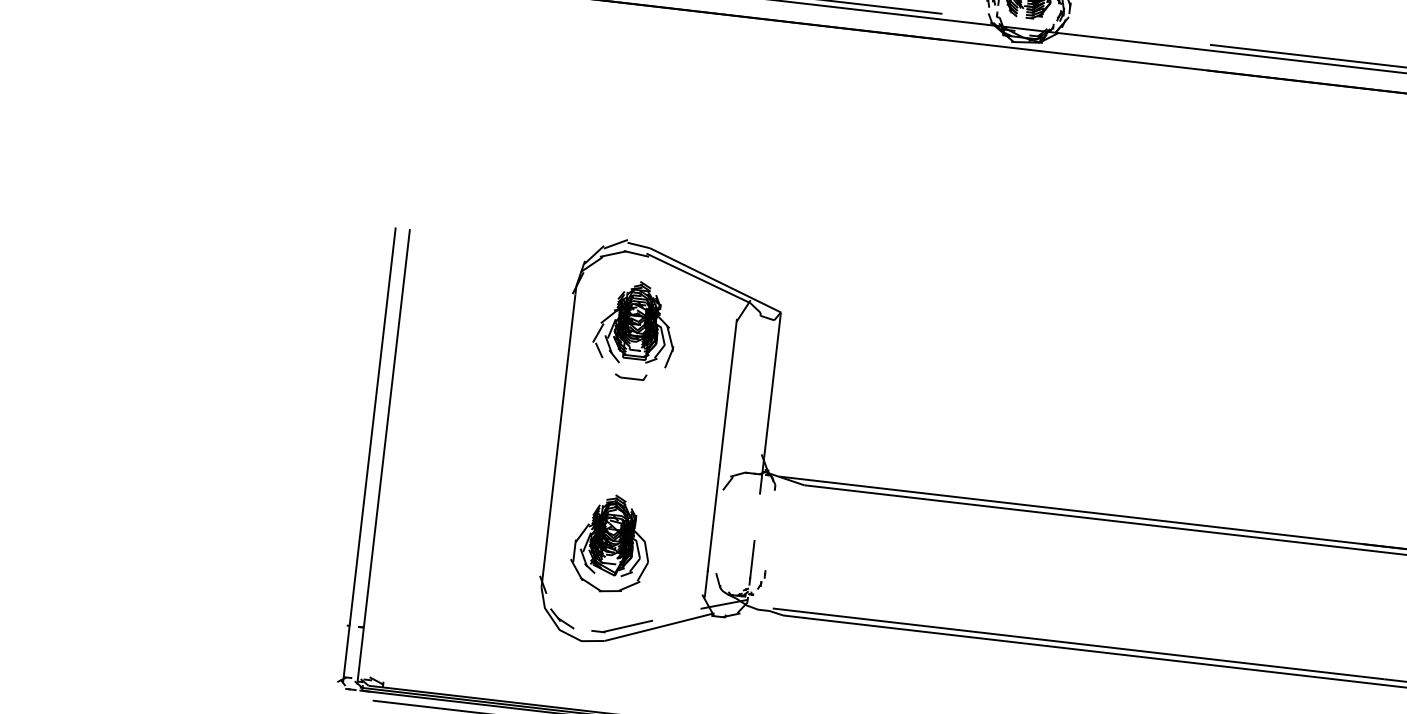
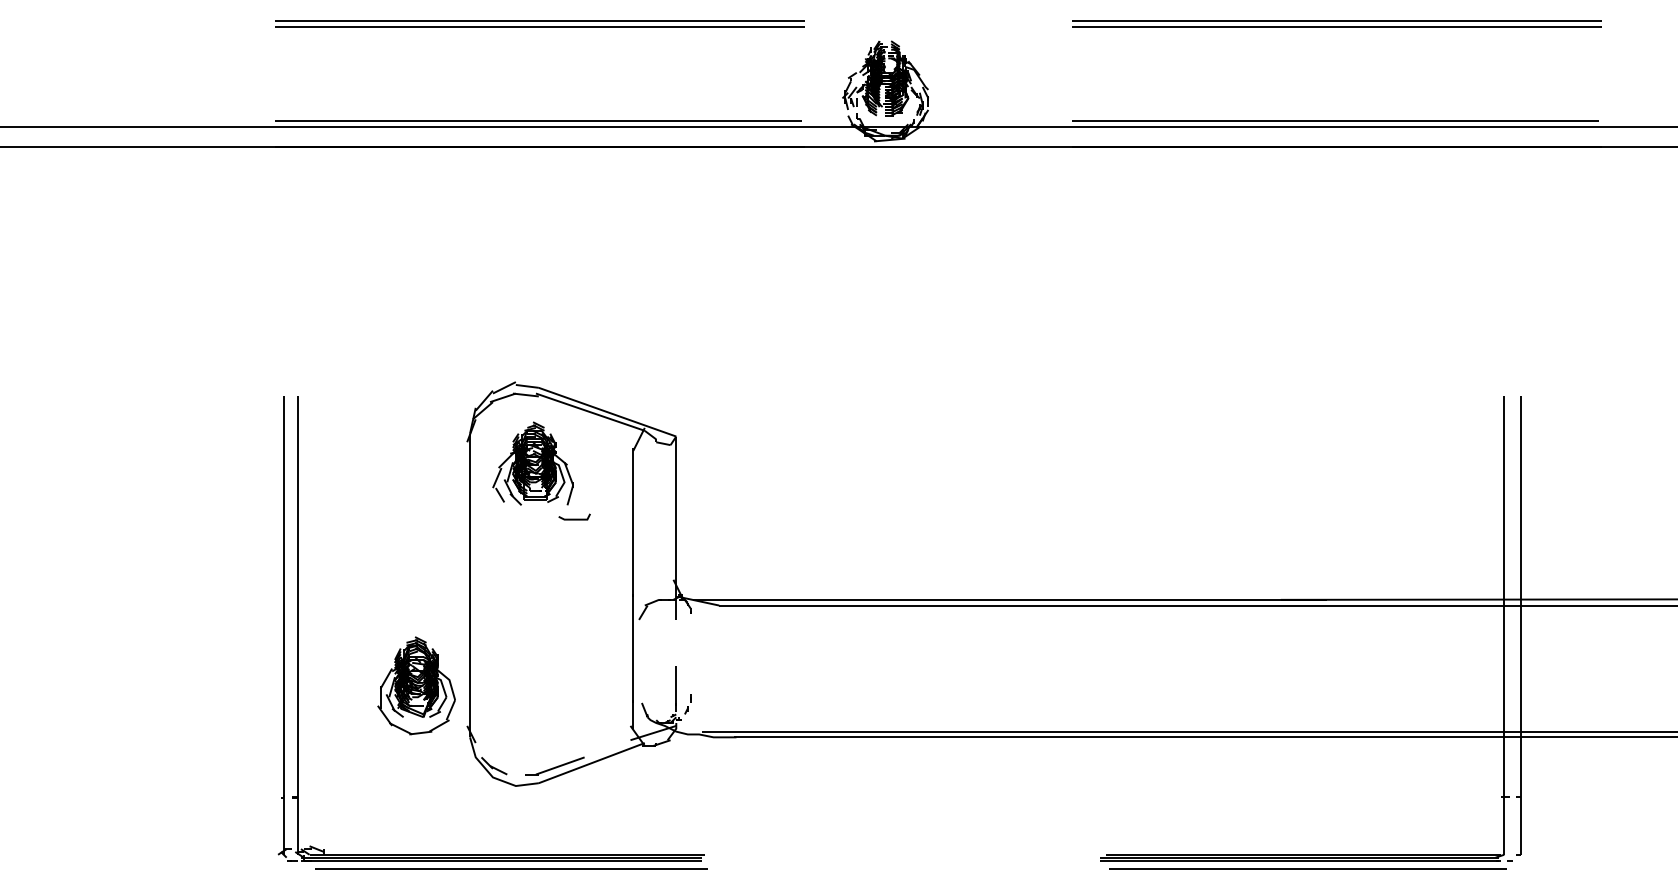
line: (630, 377) -> (574, 518), moved
part: (611, 543) -> (416, 685), moved

